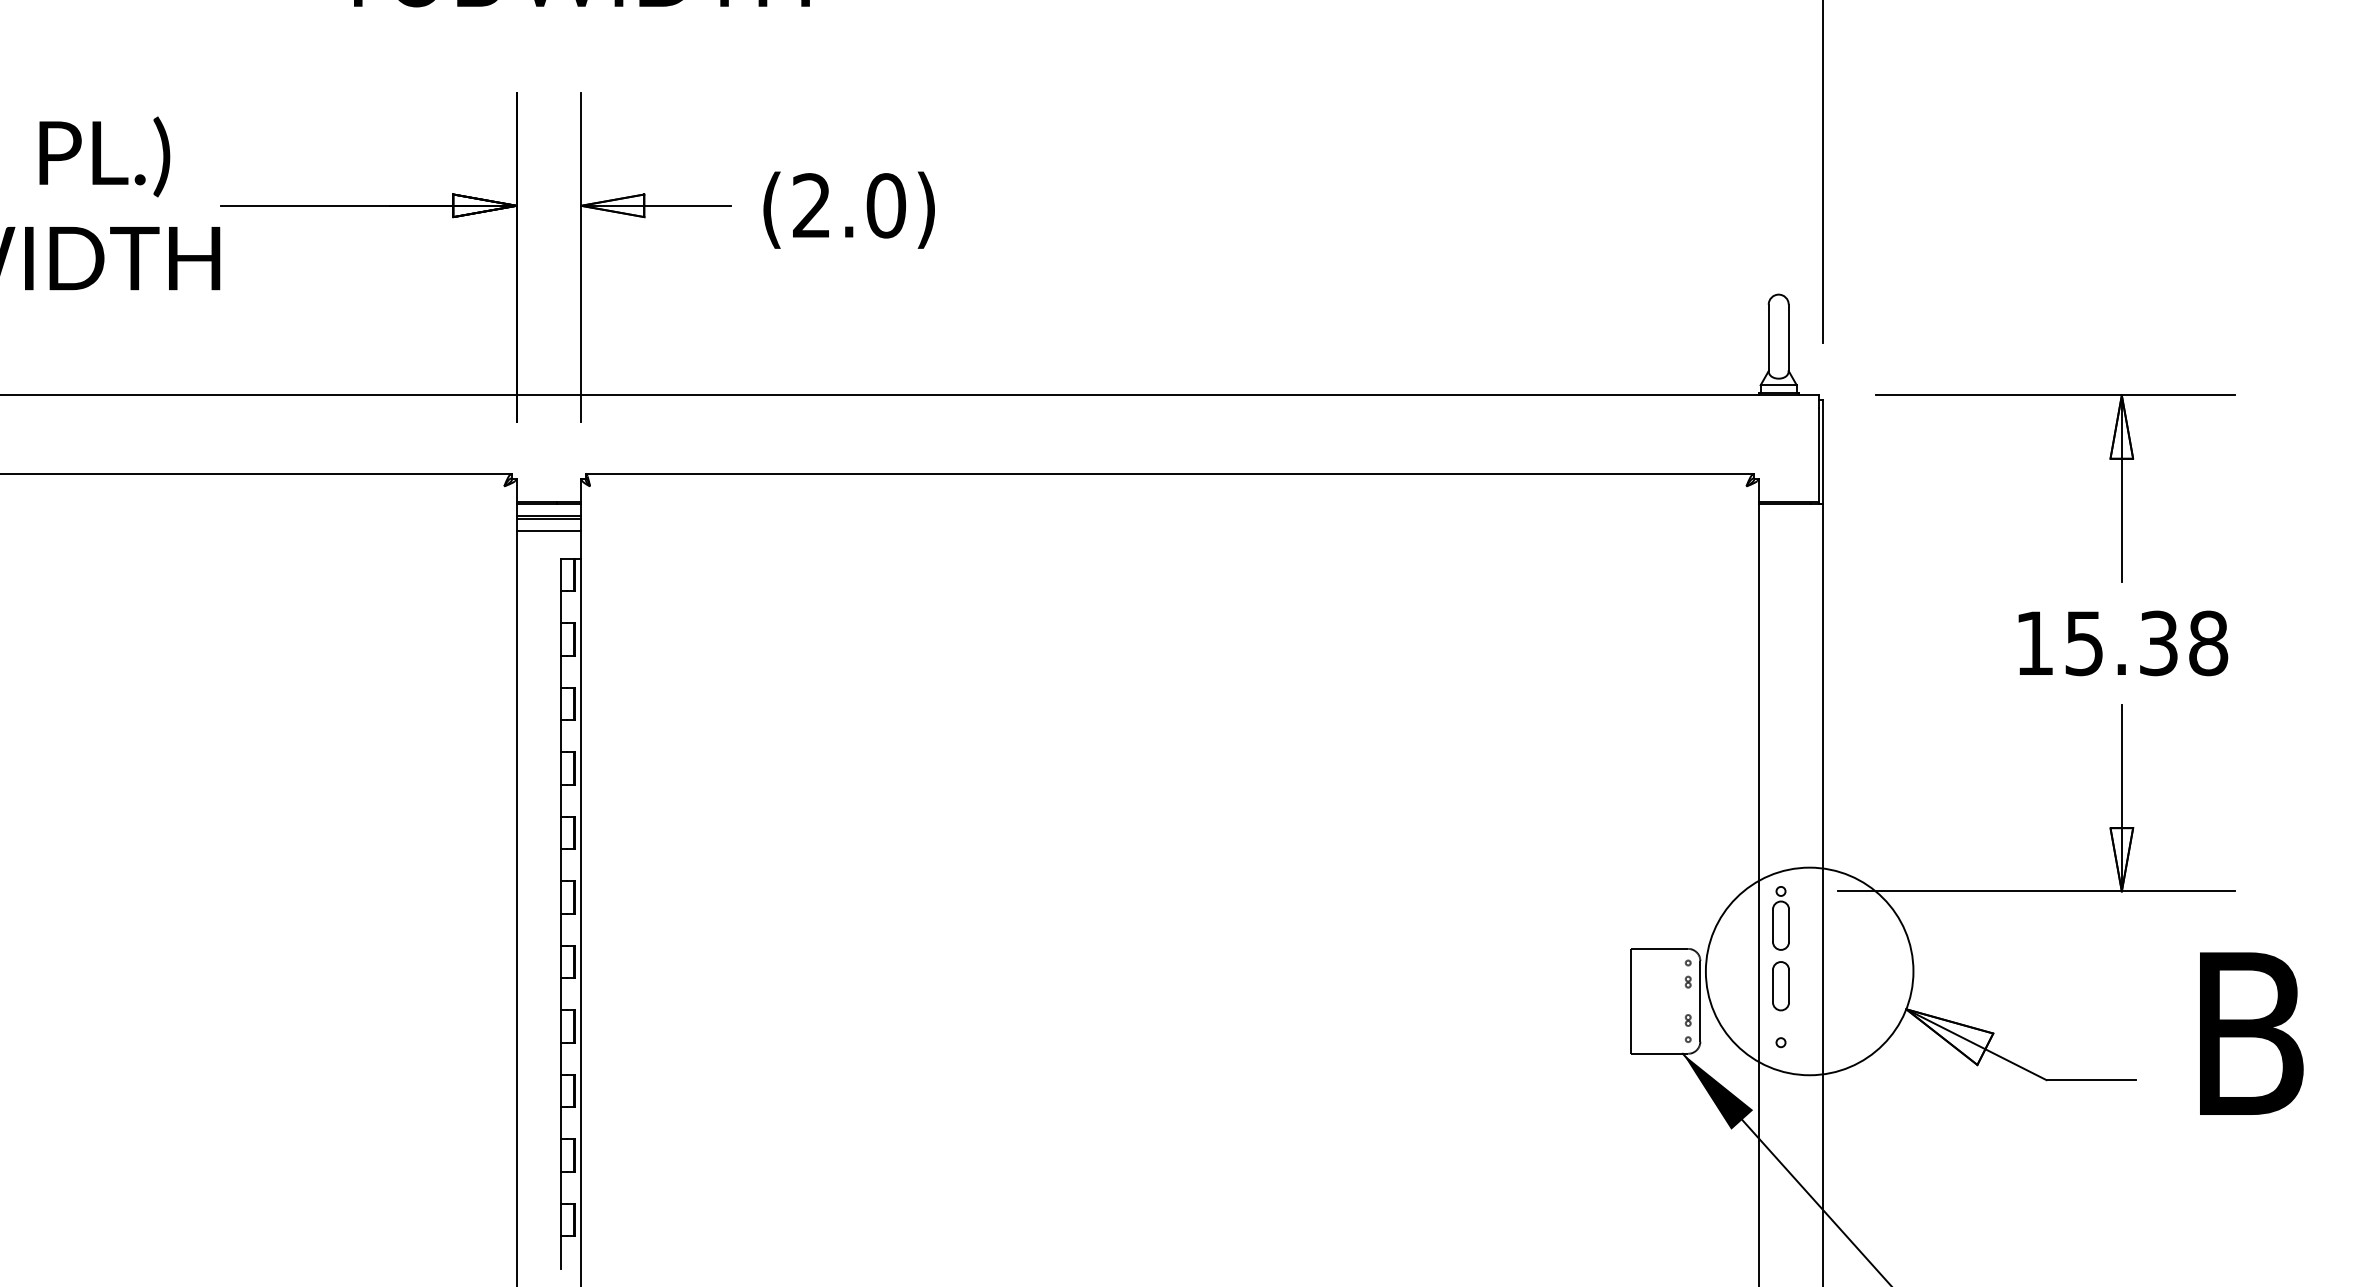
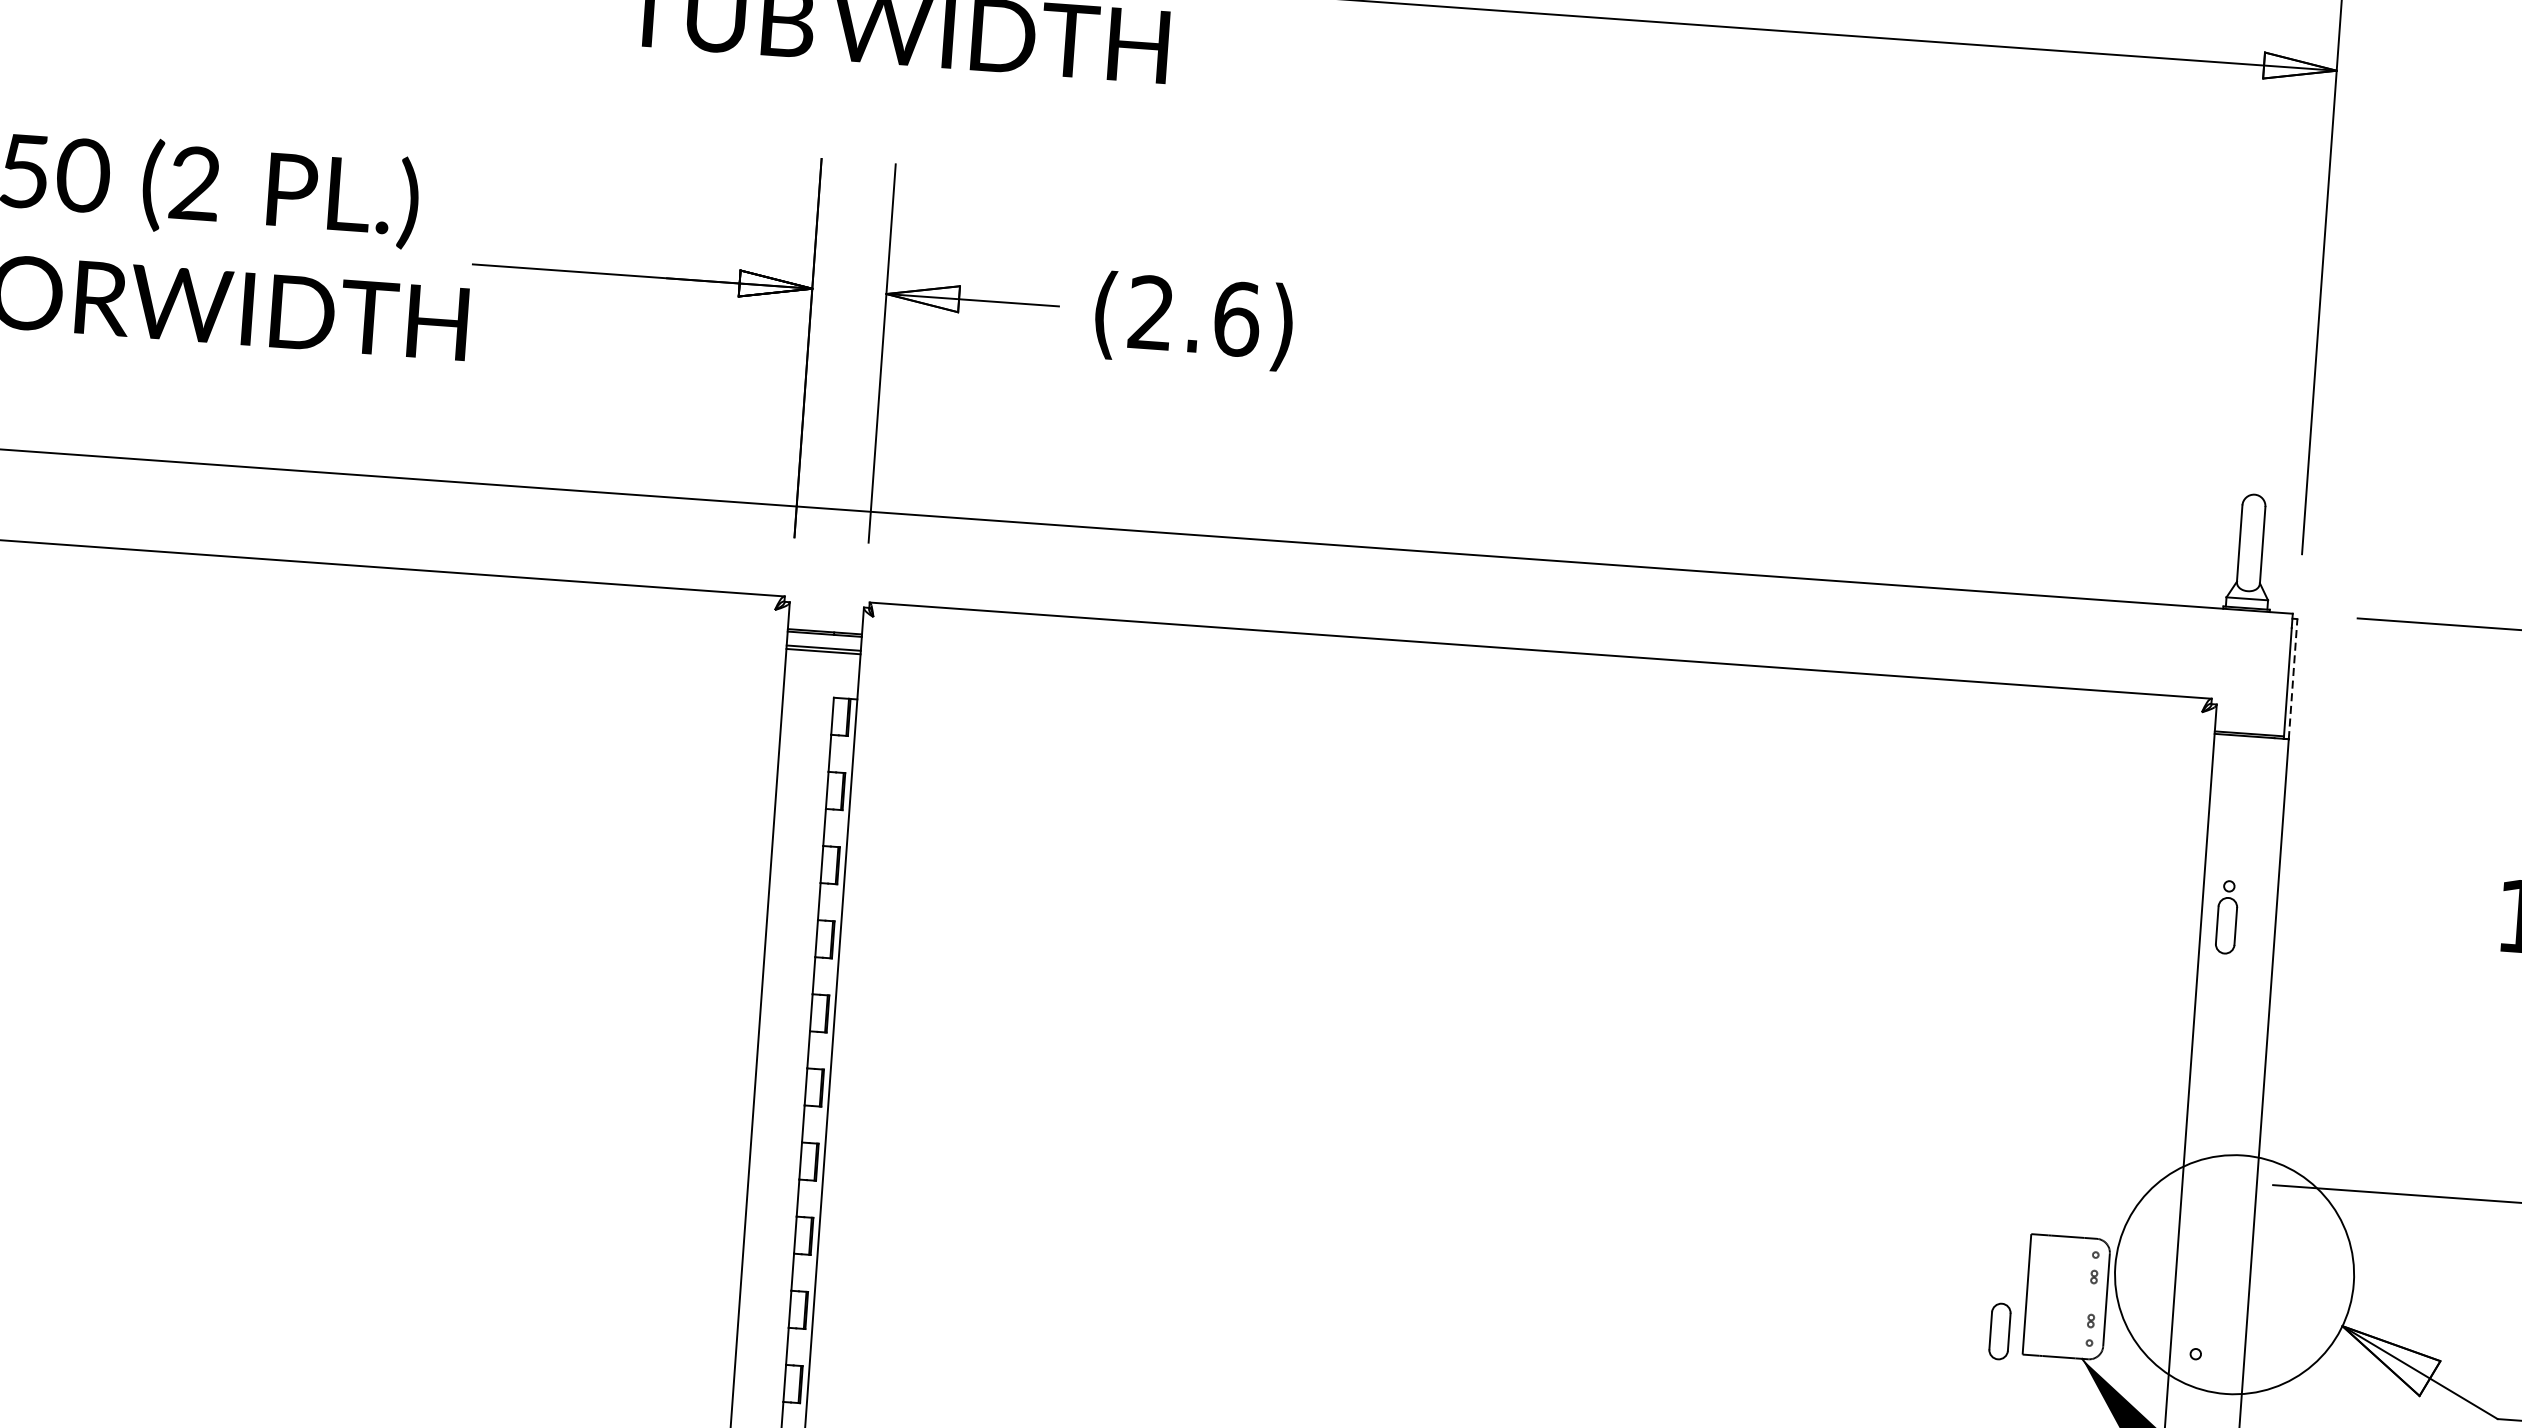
text: (886, 205) -> (1237, 318), (2.0) -> (2.6)
line: (1823, 451) -> (2293, 678), solid -> dashed
line: (548, 531) -> (822, 665), removed
part: (1780, 918) -> (2226, 917), moved
part: (1780, 986) -> (1999, 1331), moved

